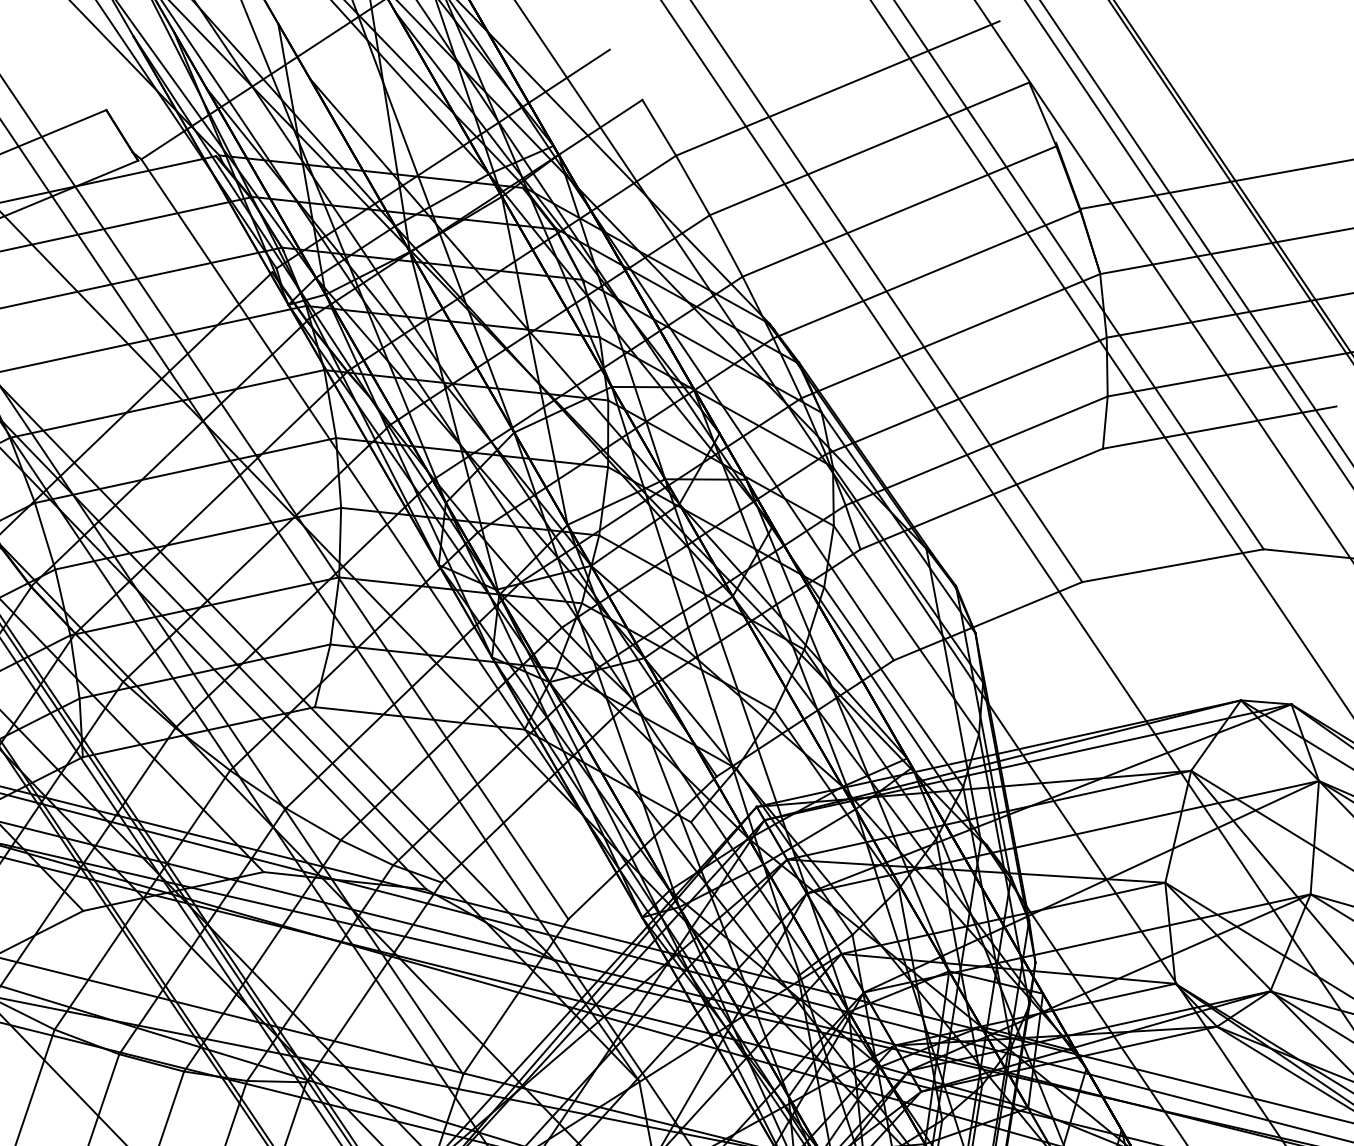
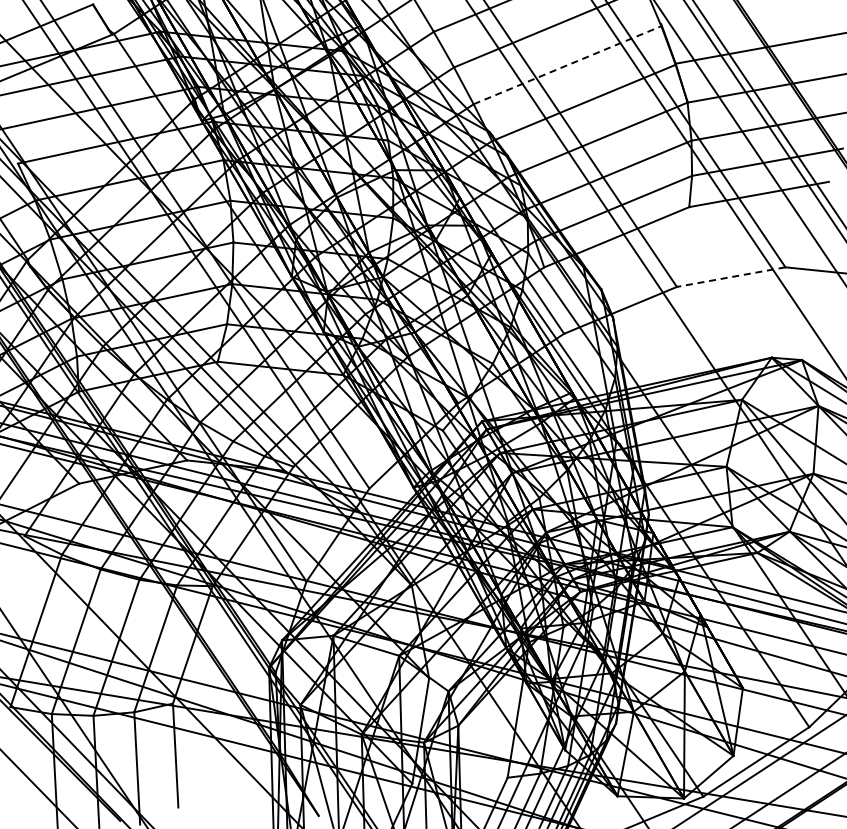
line: (899, 211) -> (567, 65), solid -> dashed
line: (1171, 566) -> (730, 277), solid -> dashed

